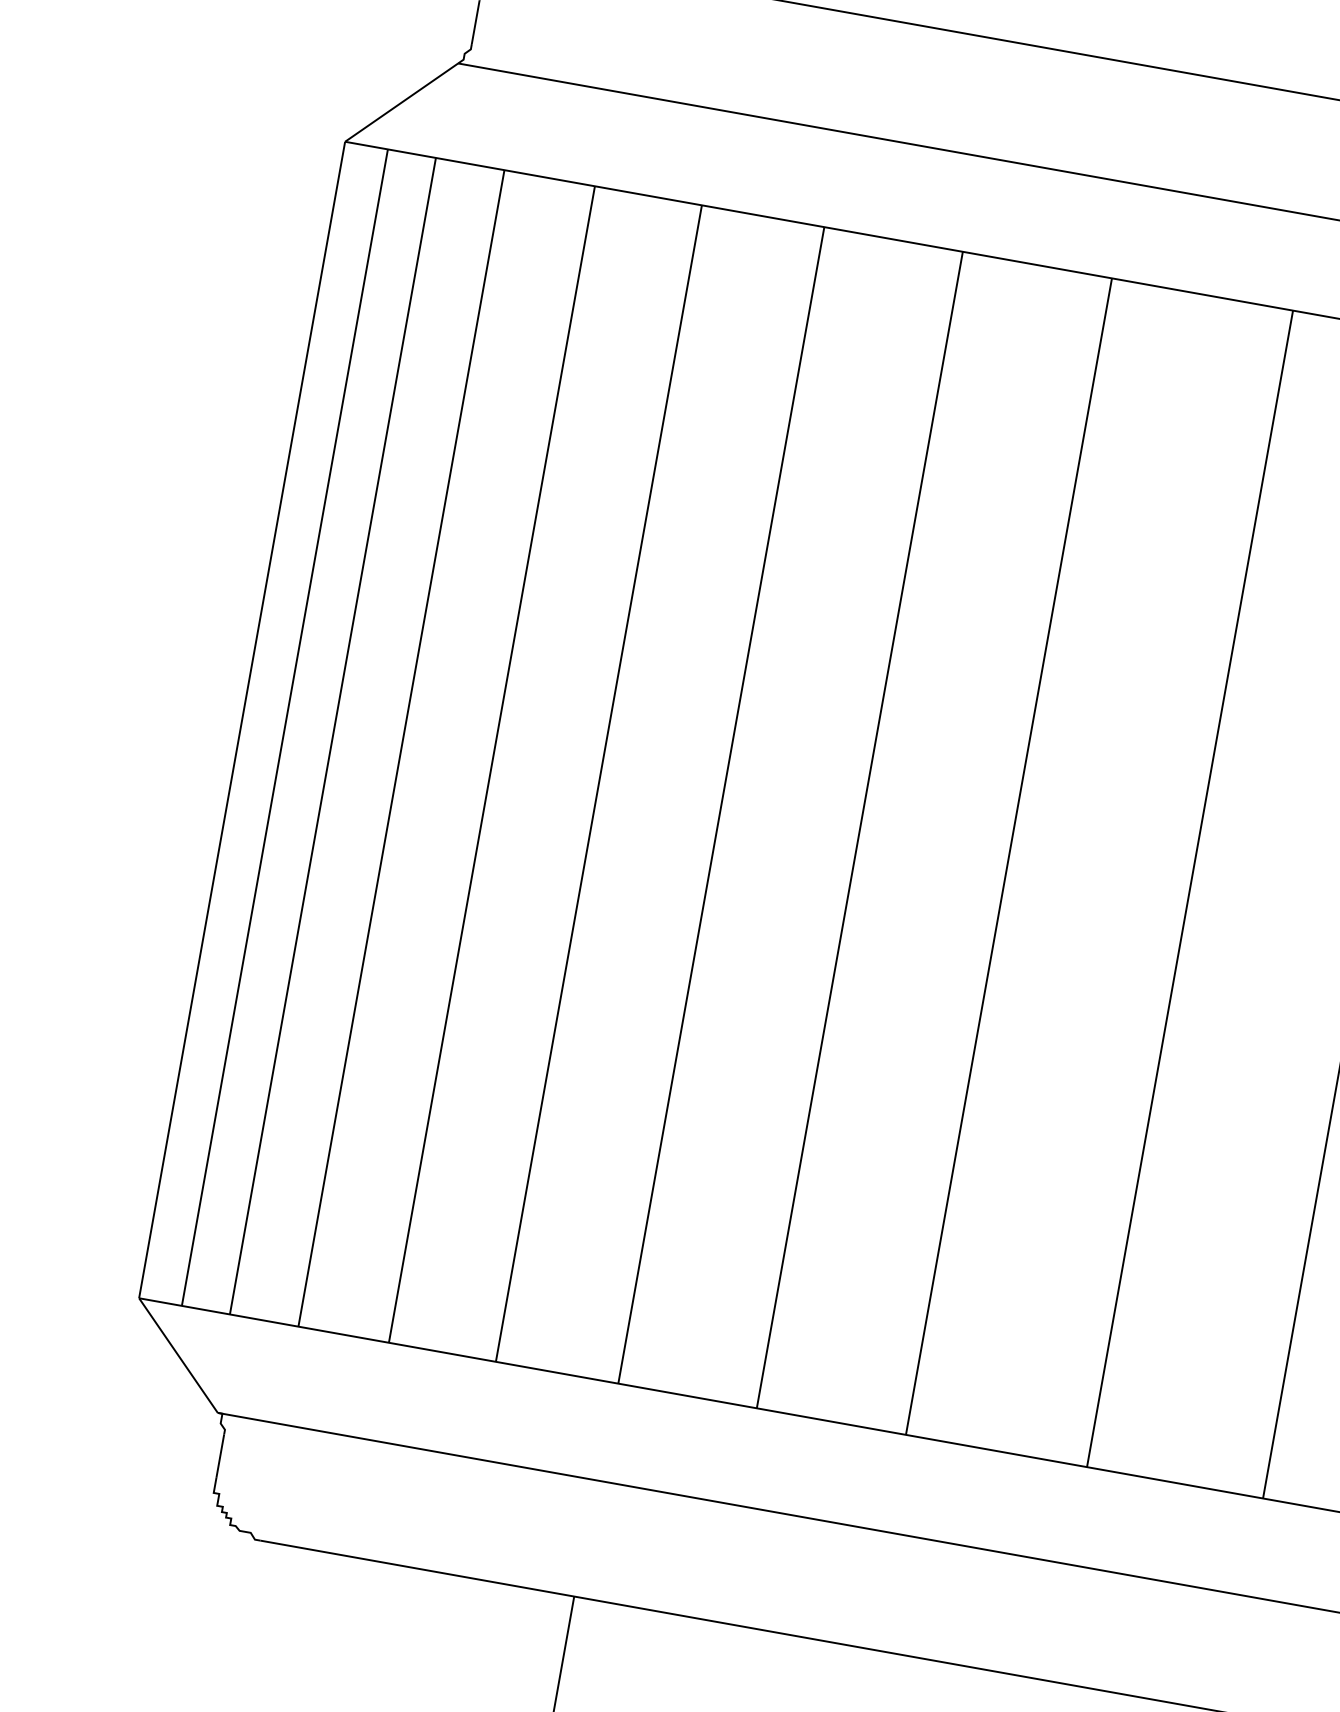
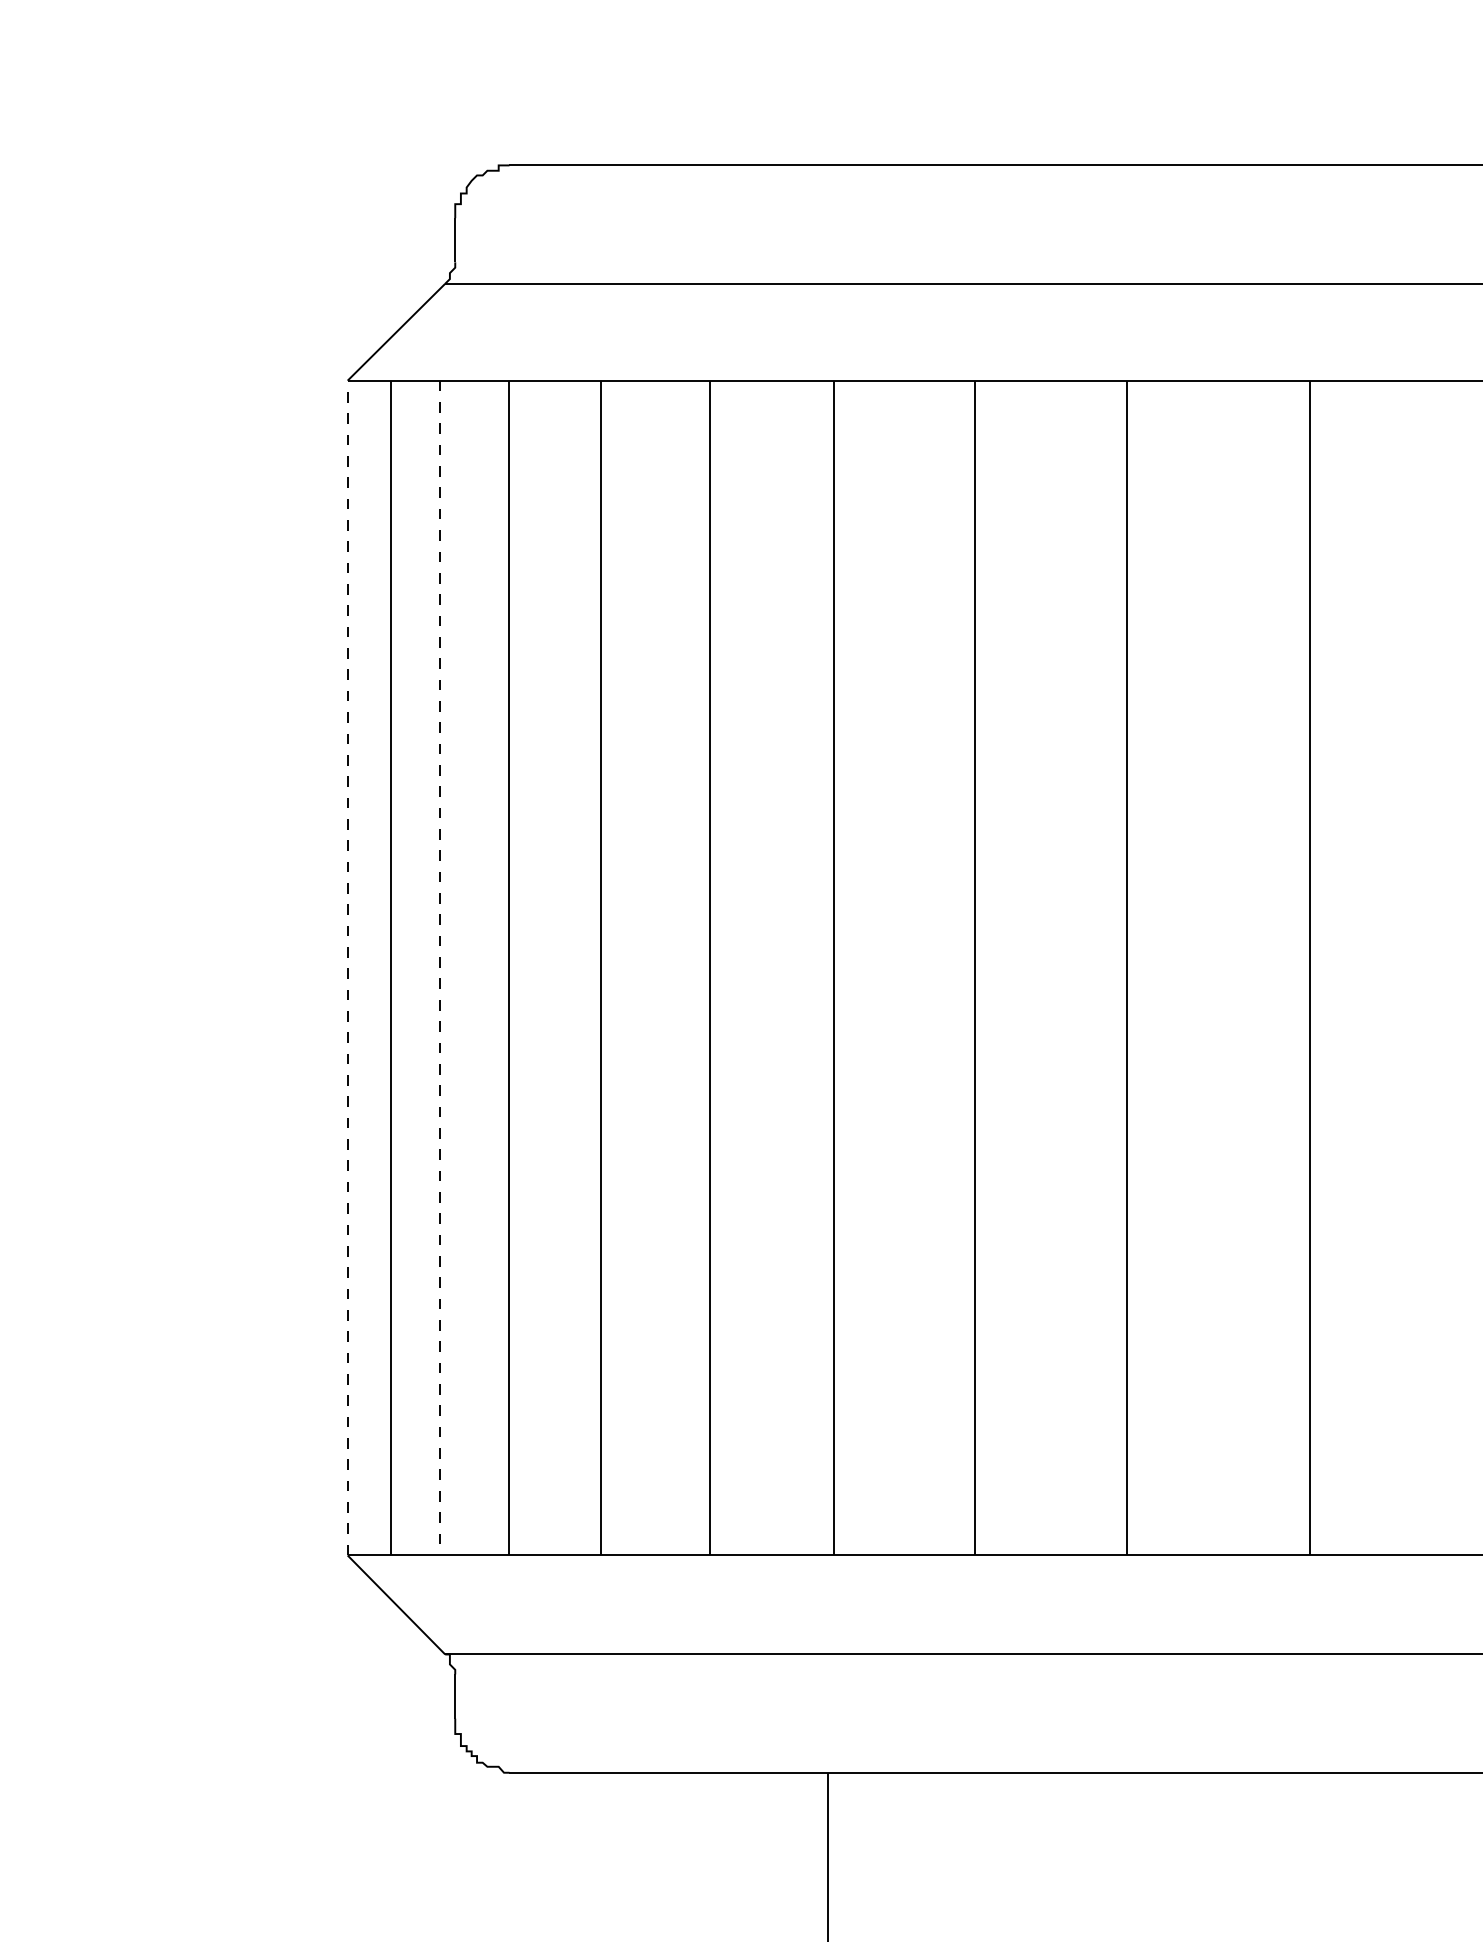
line: (242, 719) -> (347, 967), solid -> dashed
line: (332, 736) -> (439, 968), solid -> dashed

